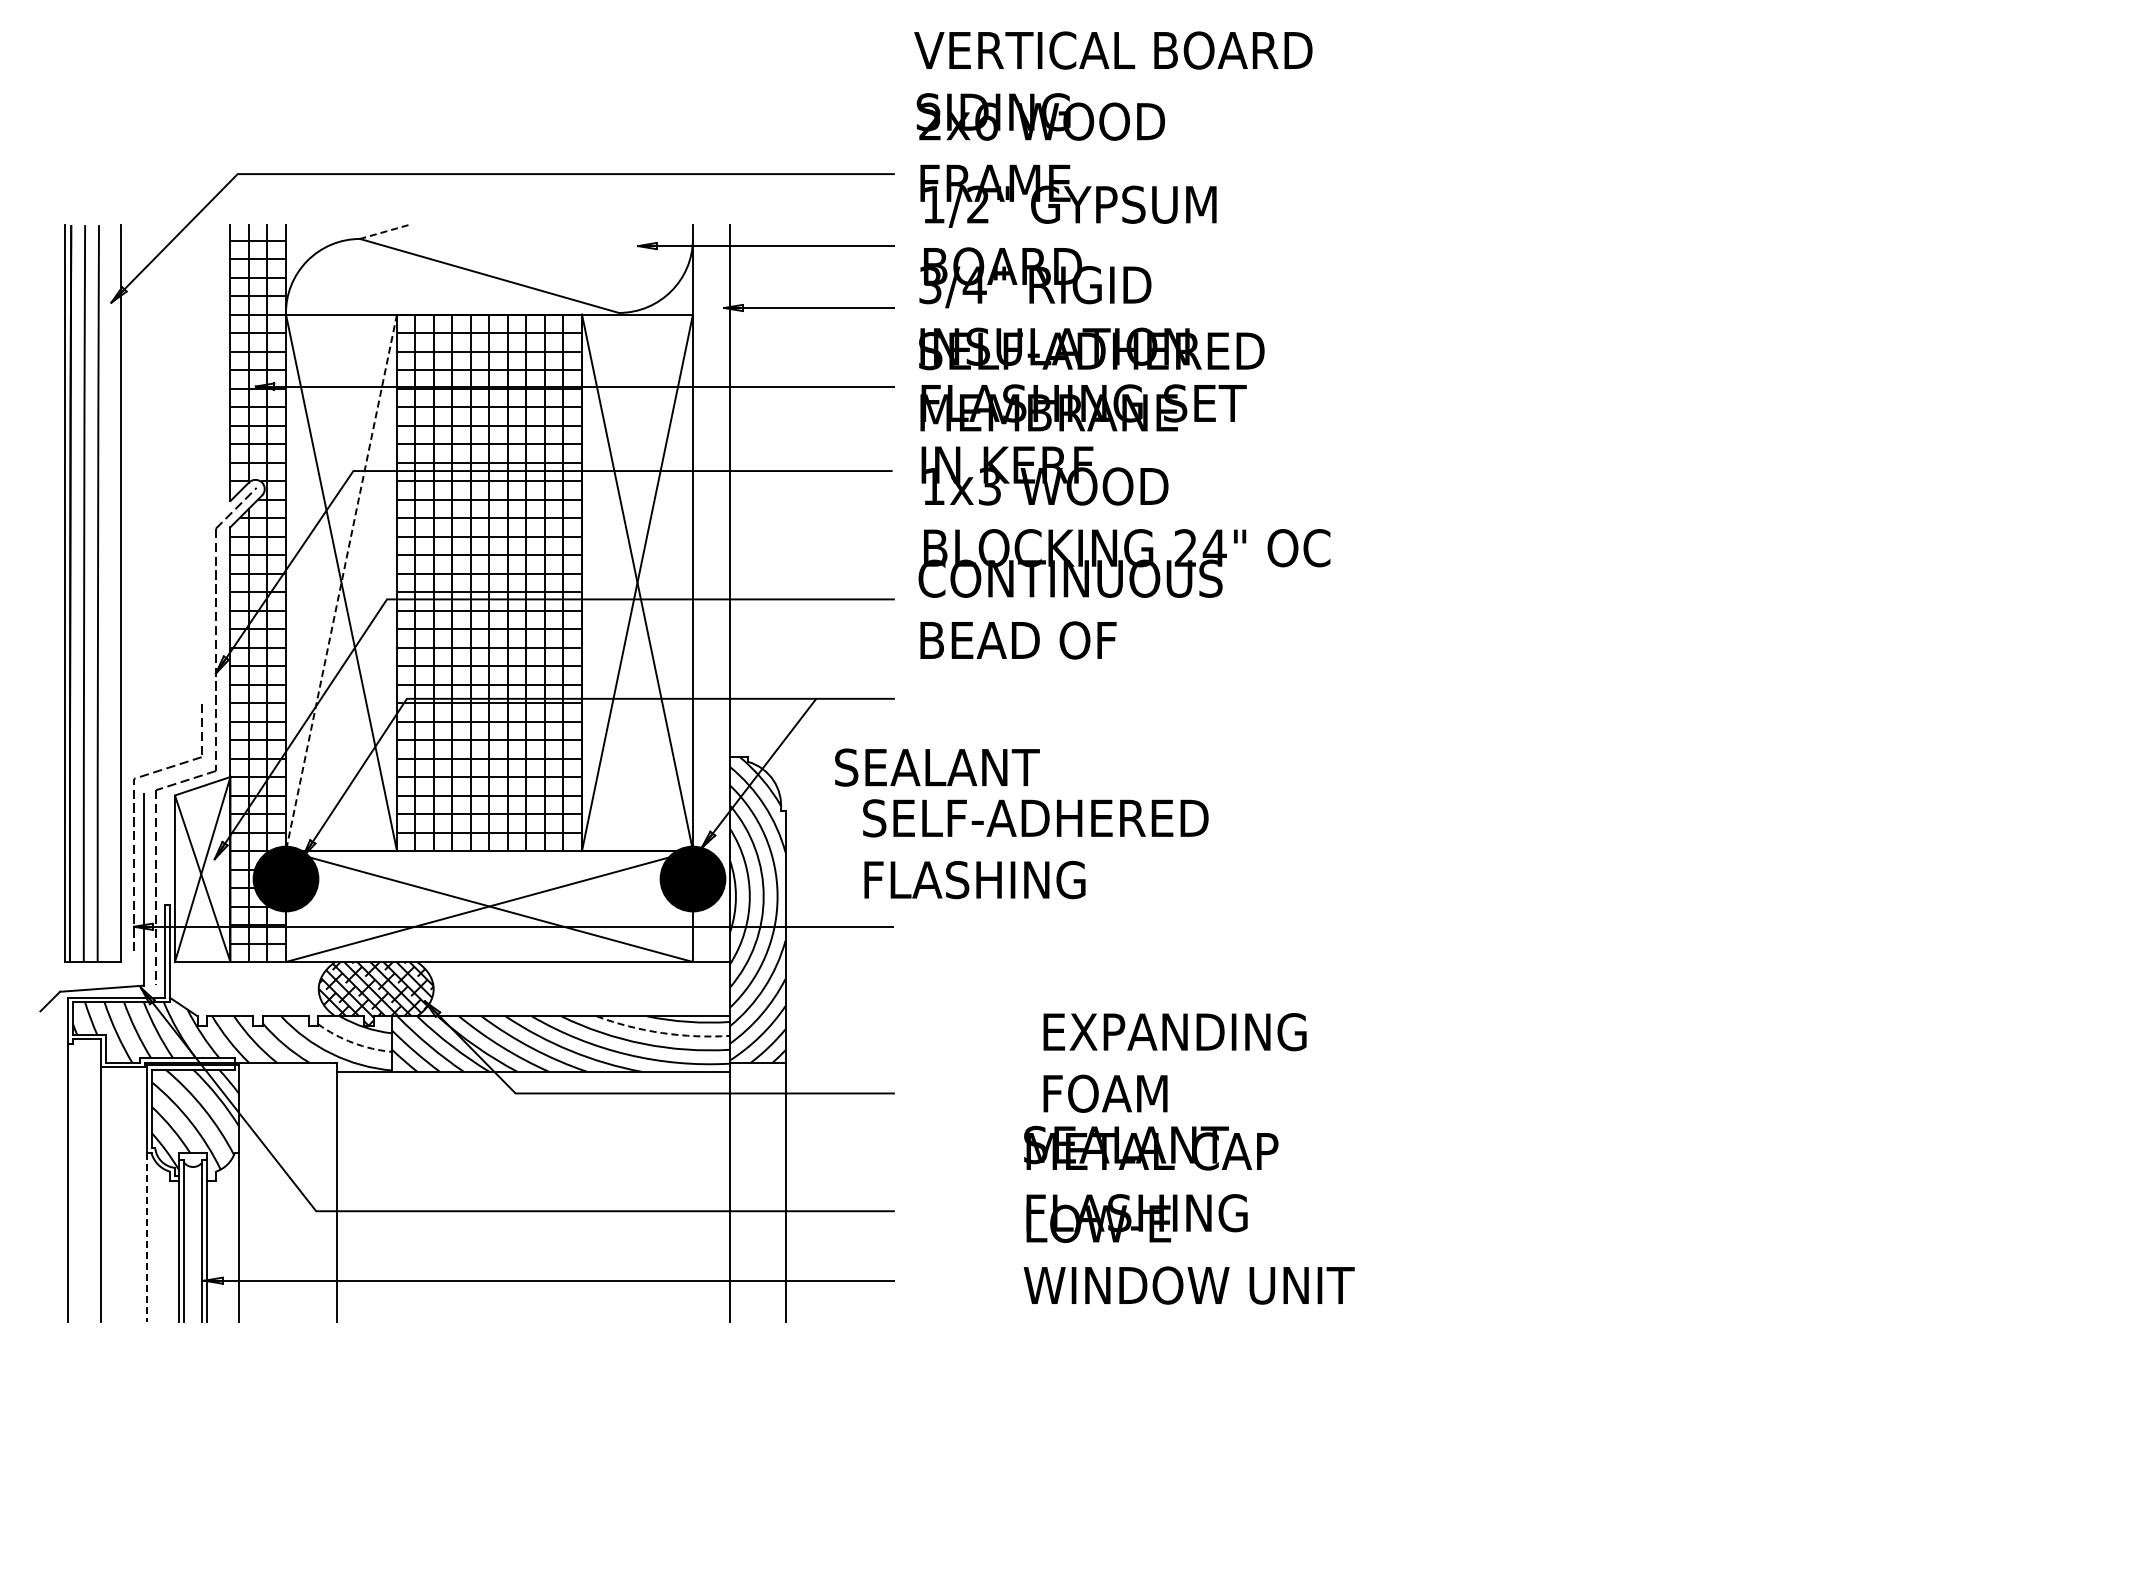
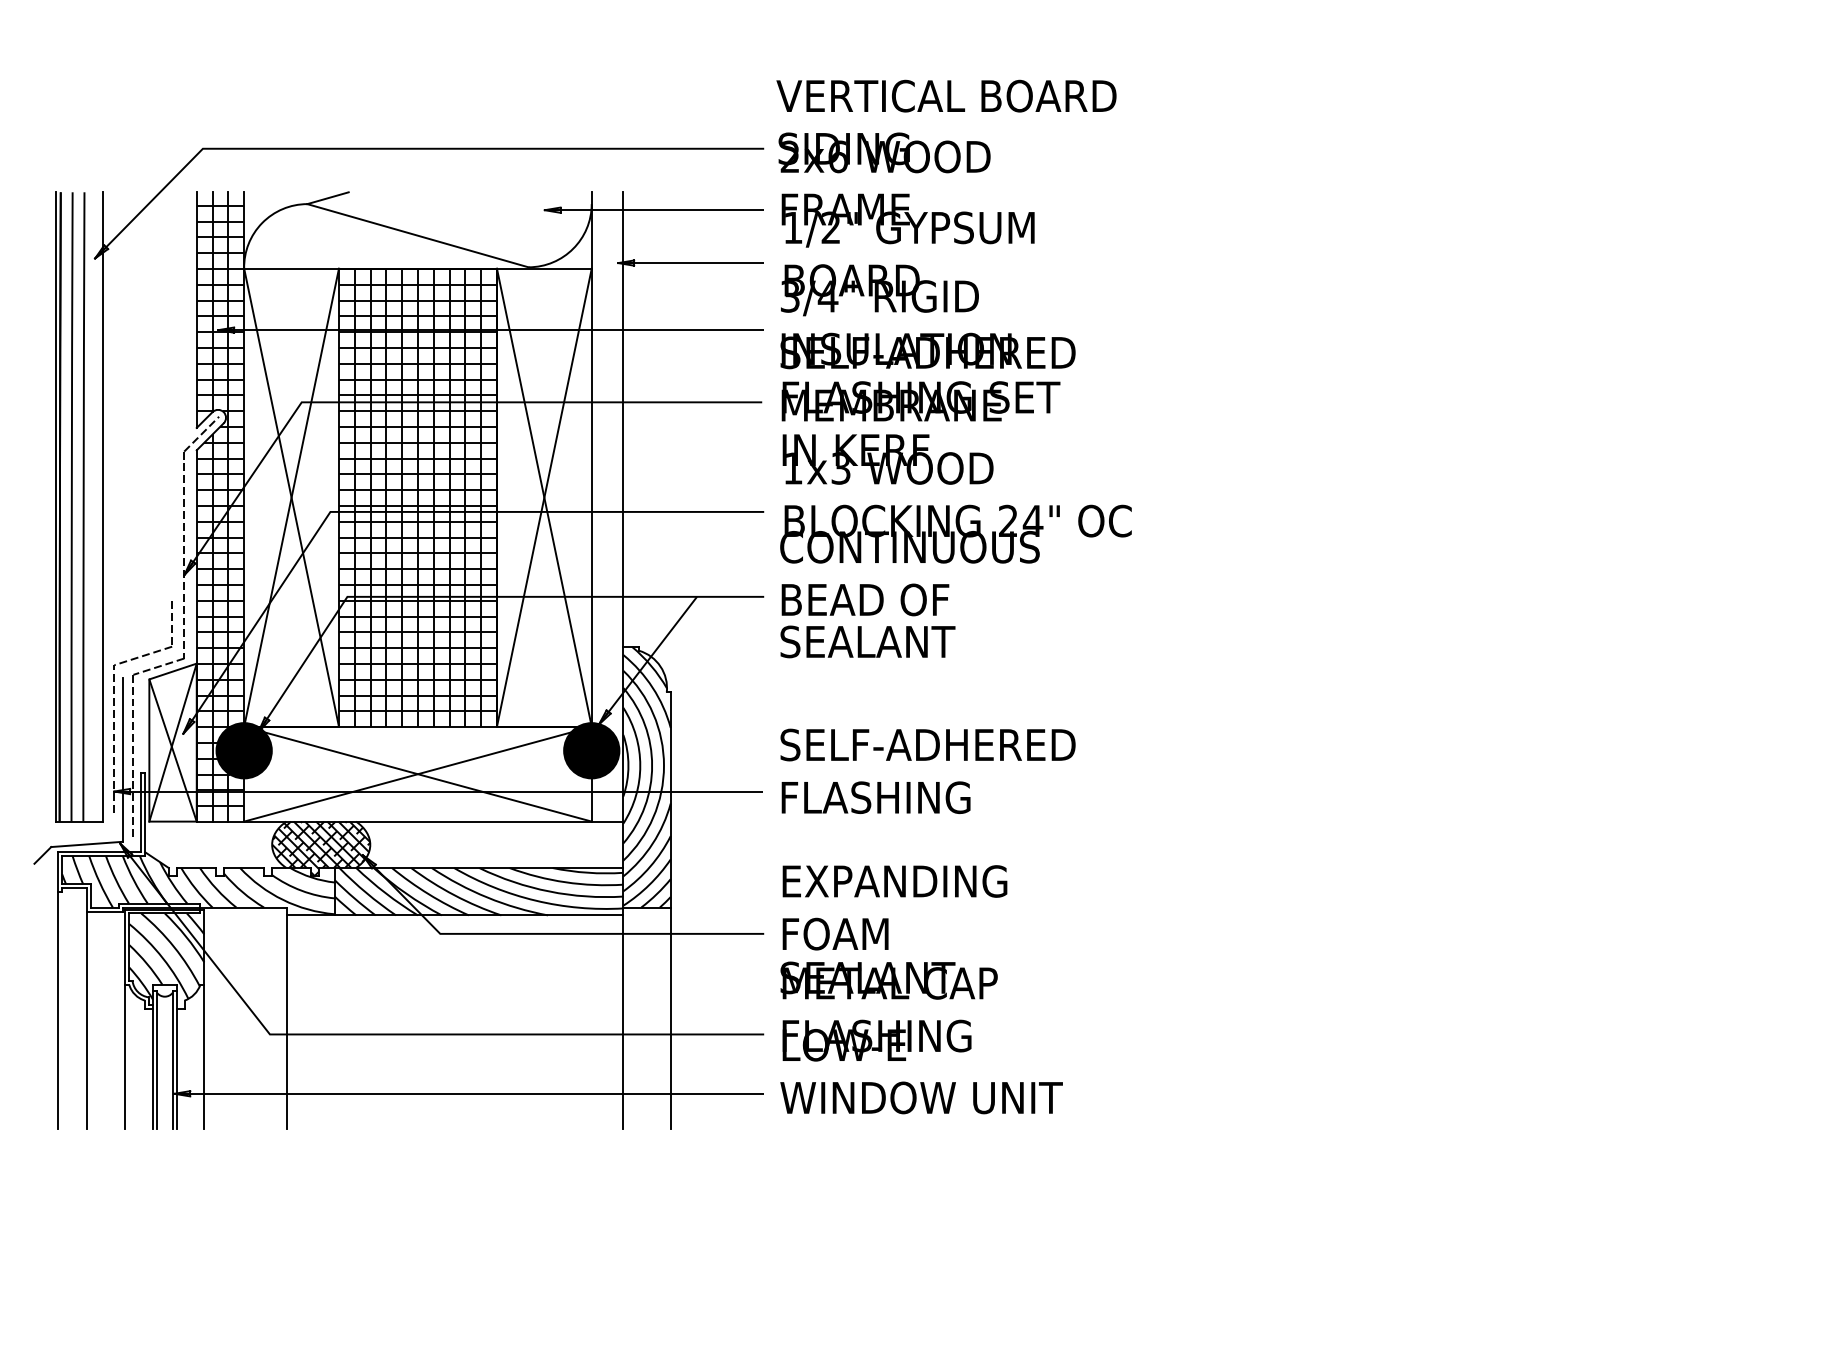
line: (383, 232) -> (327, 198), dashed -> solid
text: (1122, 345) -> (954, 348), moved
line: (341, 582) -> (291, 497), dashed -> solid
text: (937, 767) -> (868, 641), moved
text: (1035, 849) -> (927, 771), moved
arc: (662, 1033) -> (565, 882), dashed -> solid
arc: (353, 1042) -> (301, 890), dashed -> solid
text: (1174, 1062) -> (894, 907), moved
text: (1188, 1215) -> (920, 1038), moved
line: (146, 1237) -> (125, 1056), dashed -> solid

